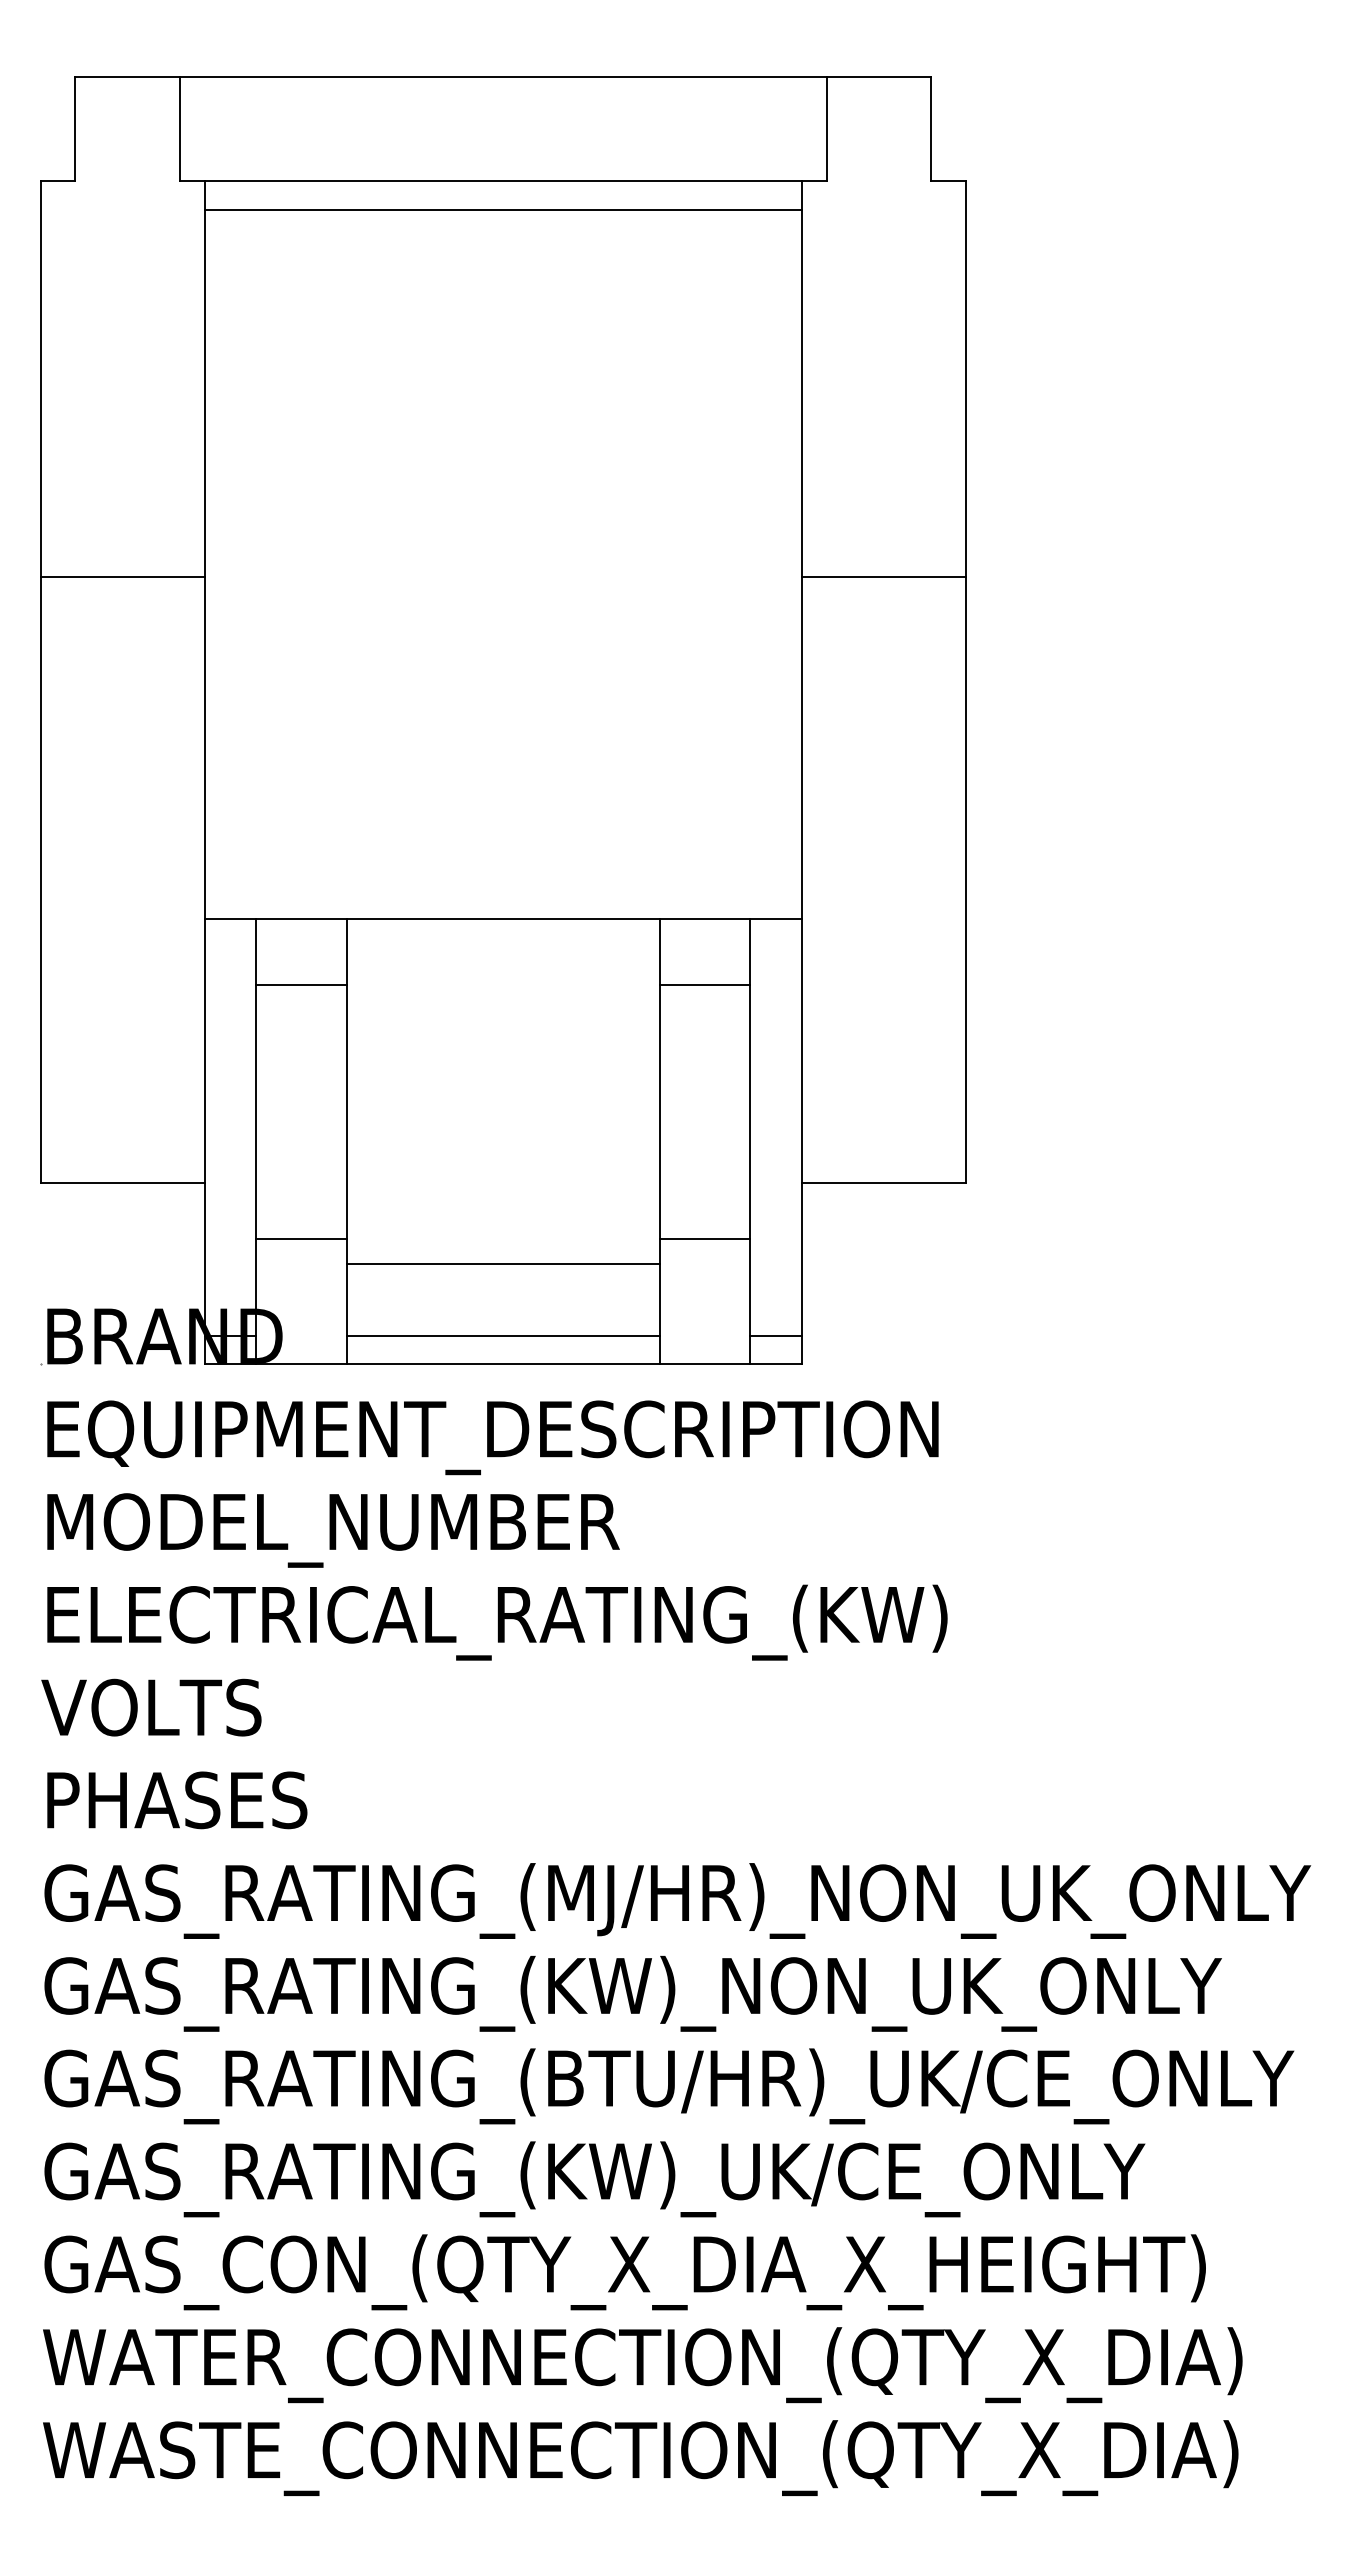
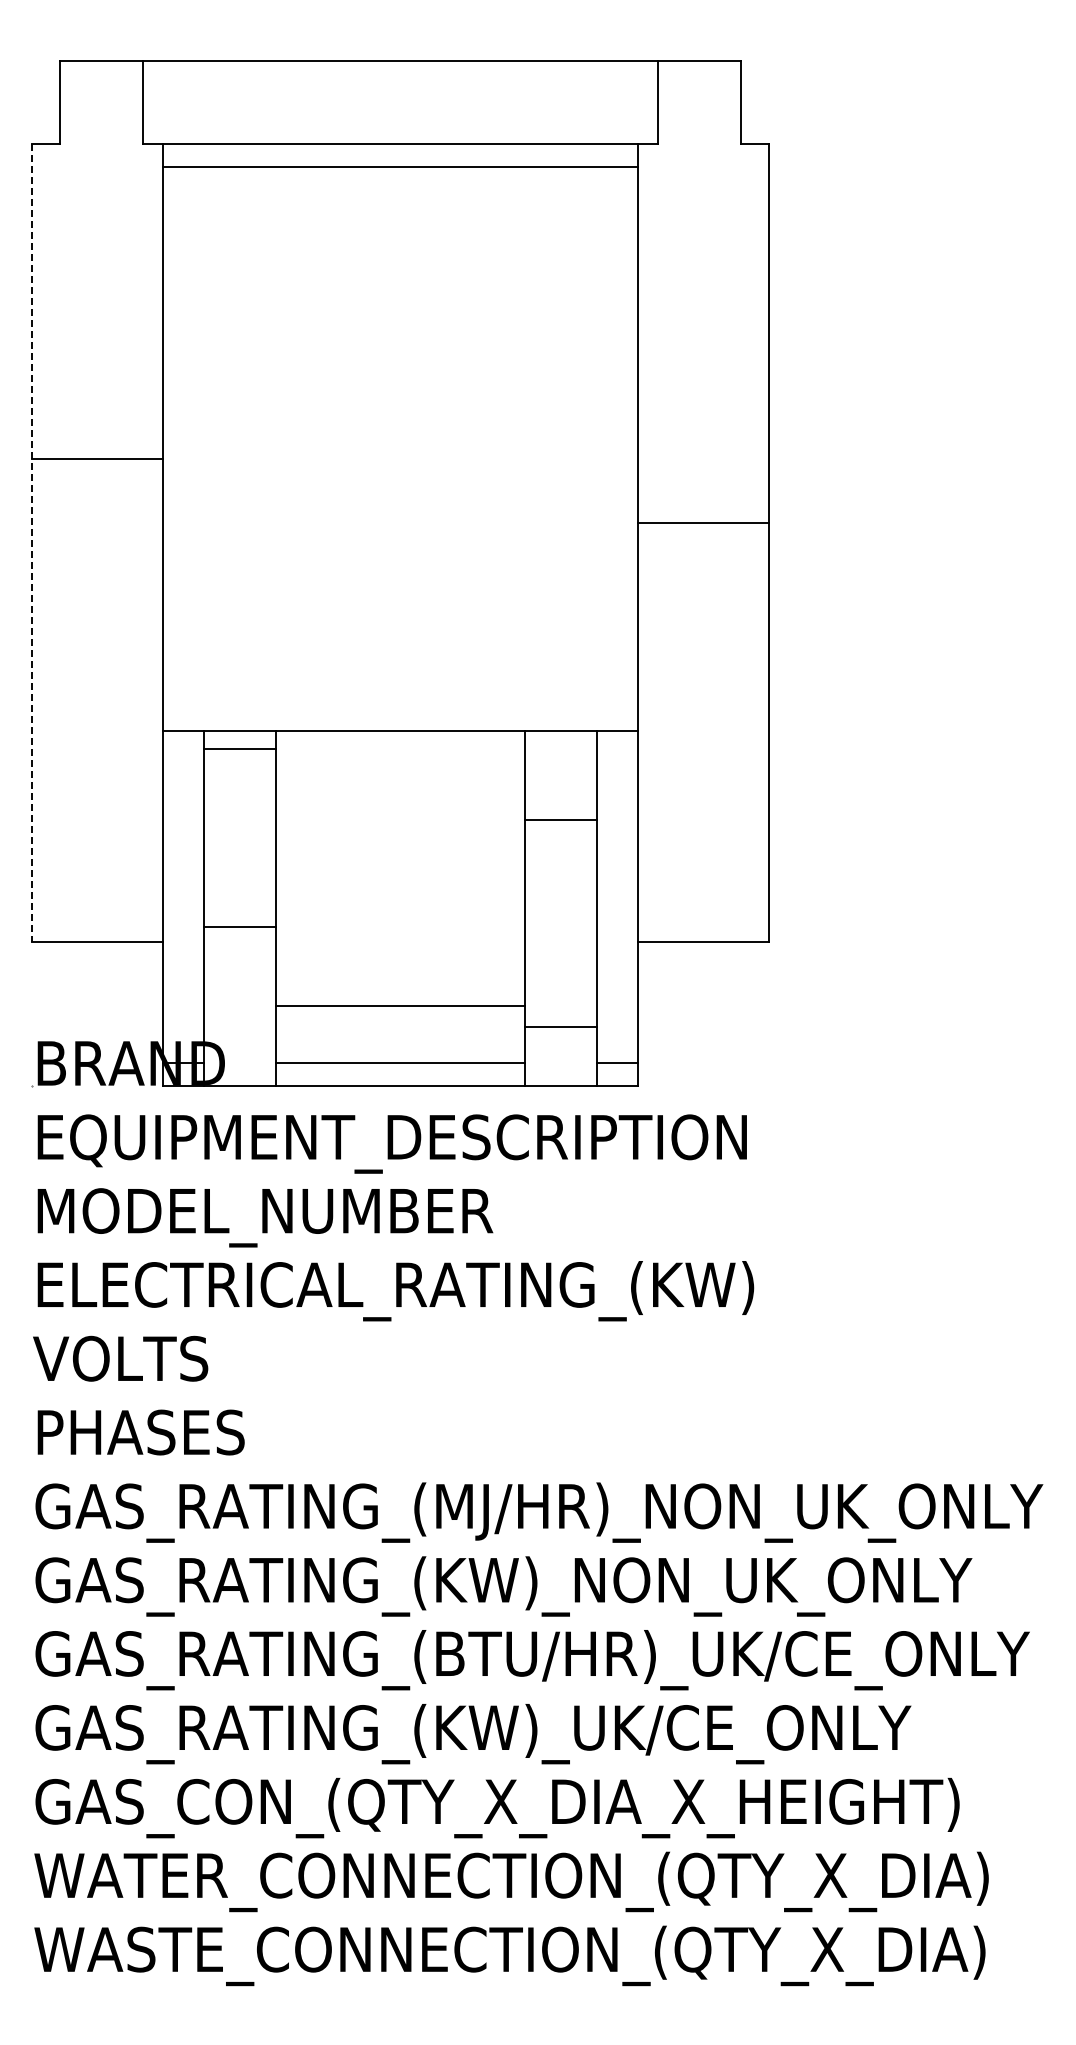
line: (884, 577) -> (703, 523), moved
line: (40, 682) -> (32, 543), solid -> dashed
line: (302, 984) -> (240, 748), moved
line: (705, 984) -> (561, 819), moved
line: (302, 1238) -> (240, 926), moved
line: (705, 1238) -> (561, 1026), moved

